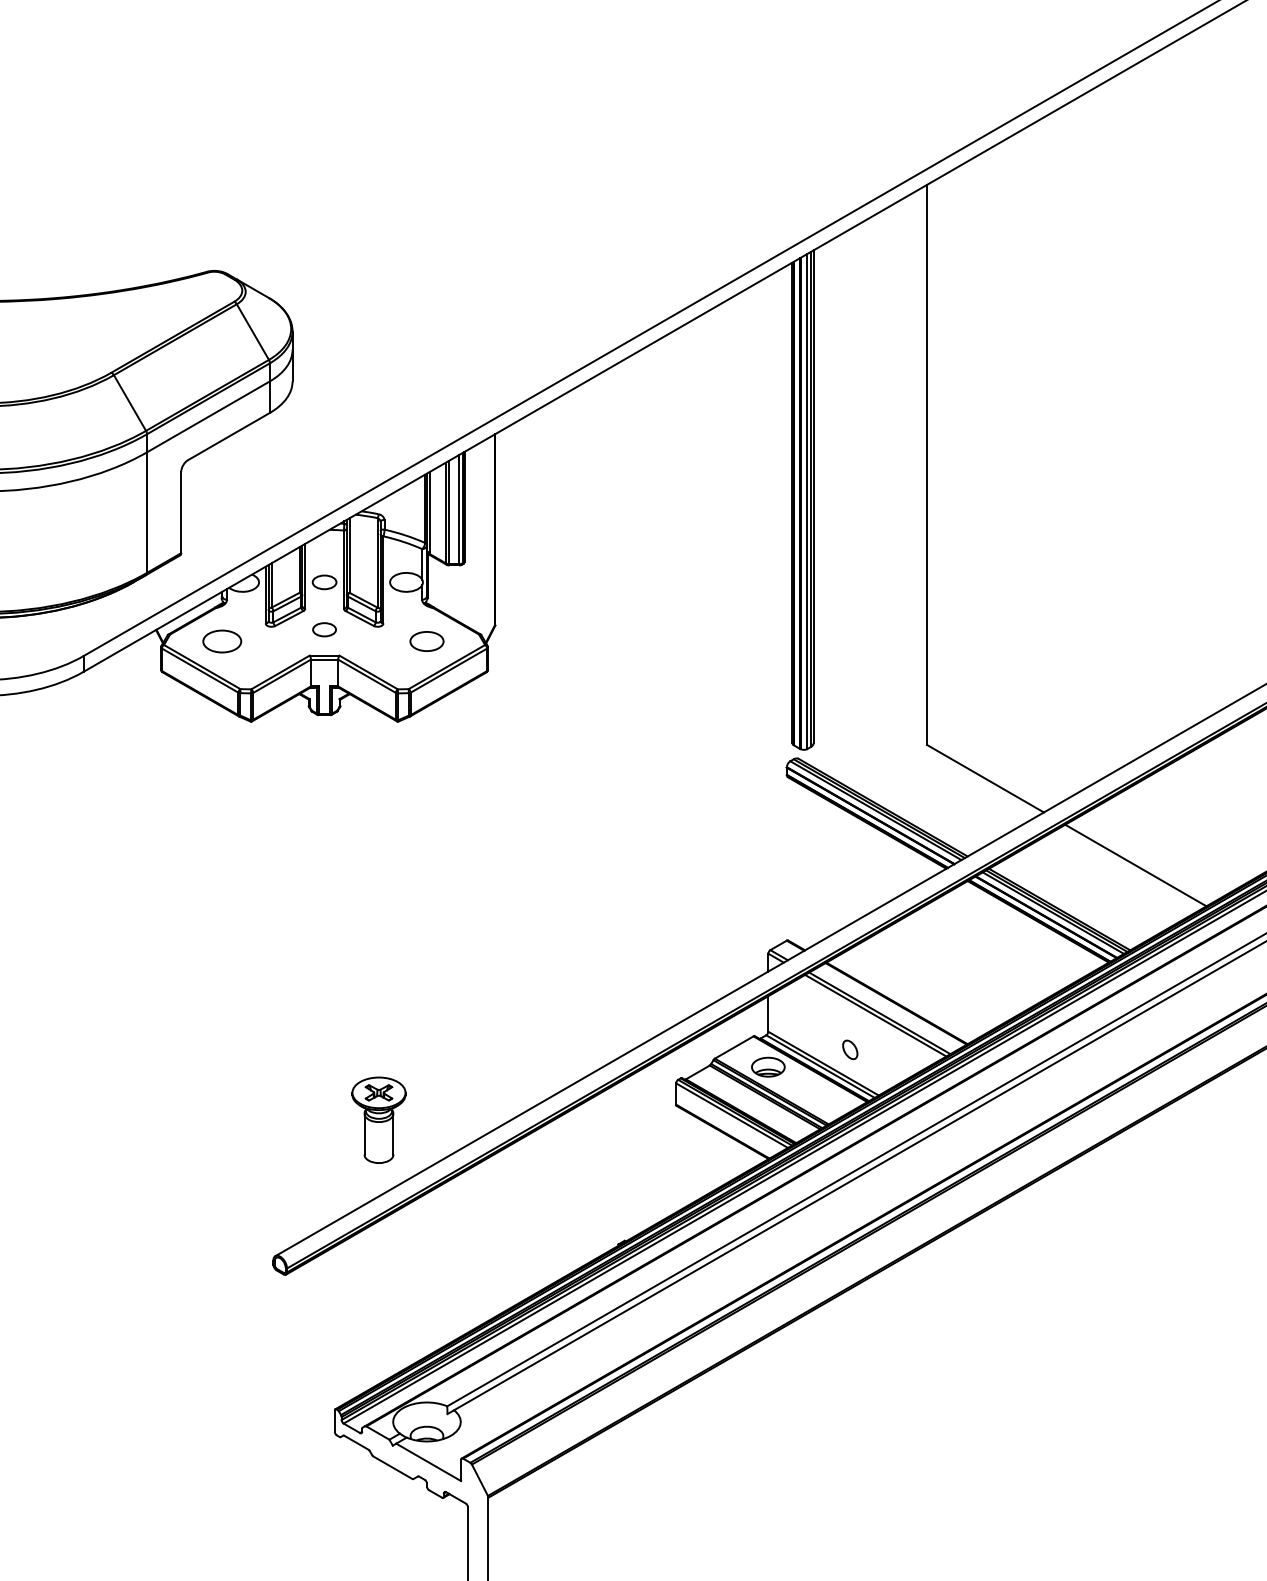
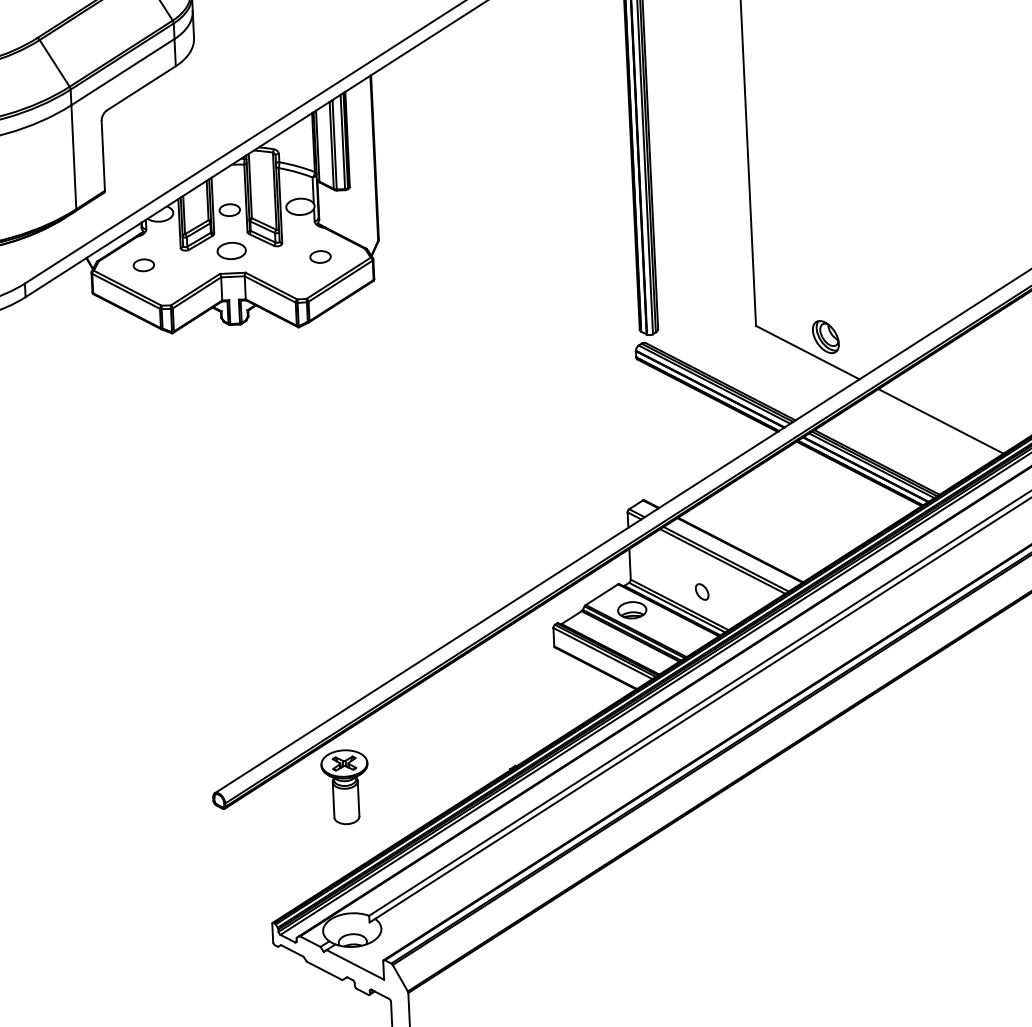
part: (324, 629) -> (231, 250), size x1.43
part: (221, 641) -> (143, 265), size x0.62
part: (426, 641) -> (320, 257), size x0.71
part: (1006, 761) -> (825, 336), added
part: (378, 1119) -> (345, 786), moved

